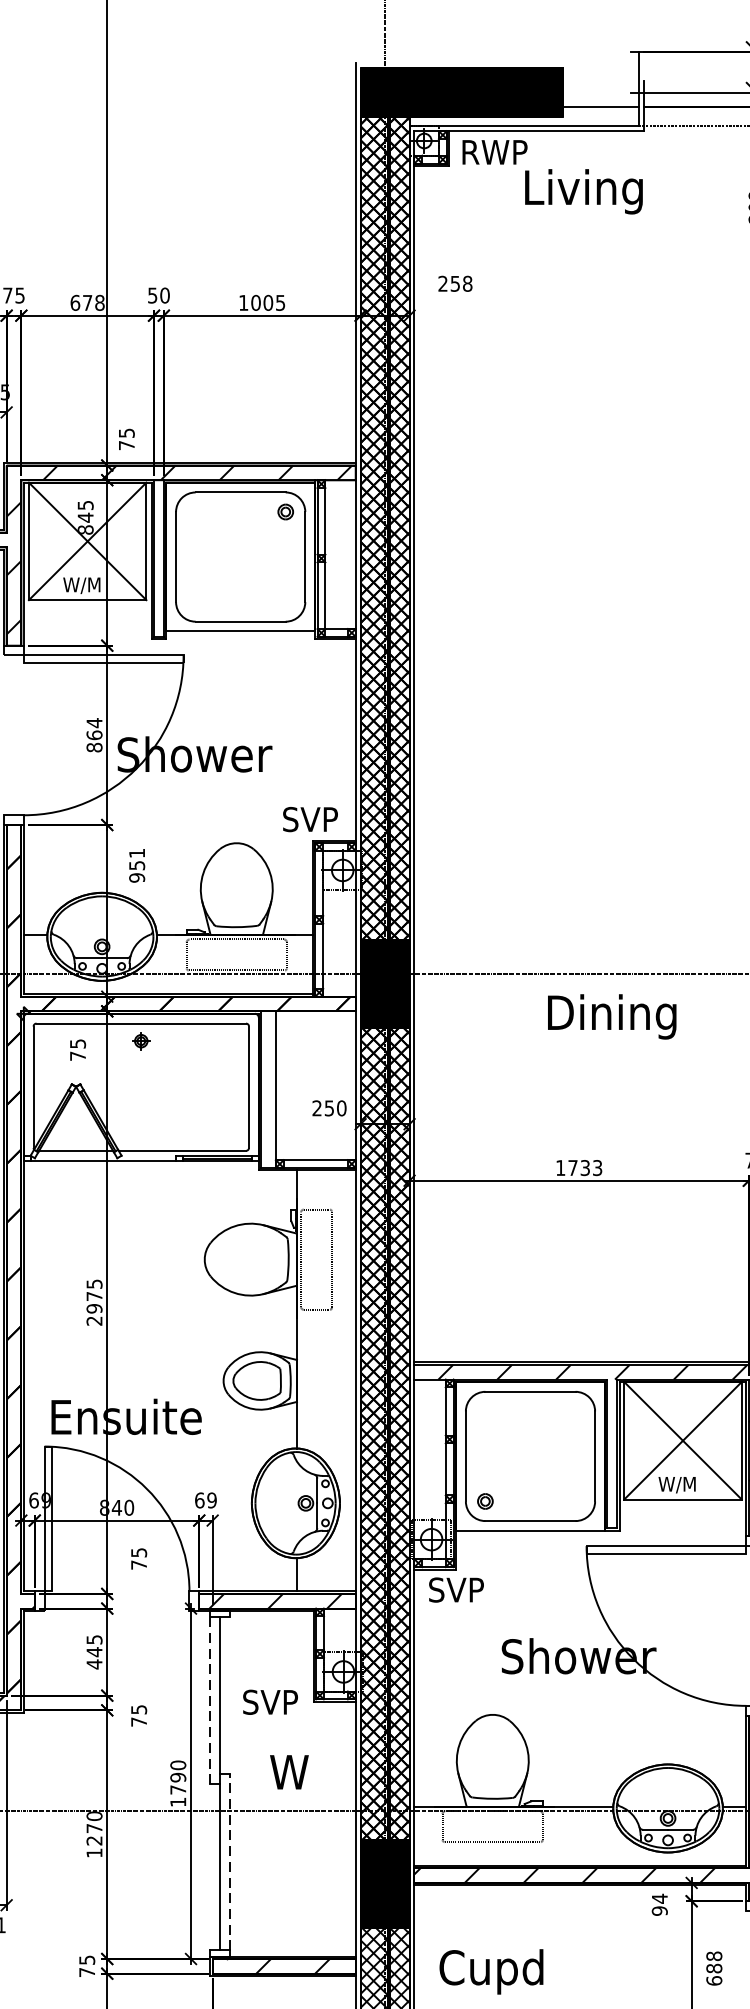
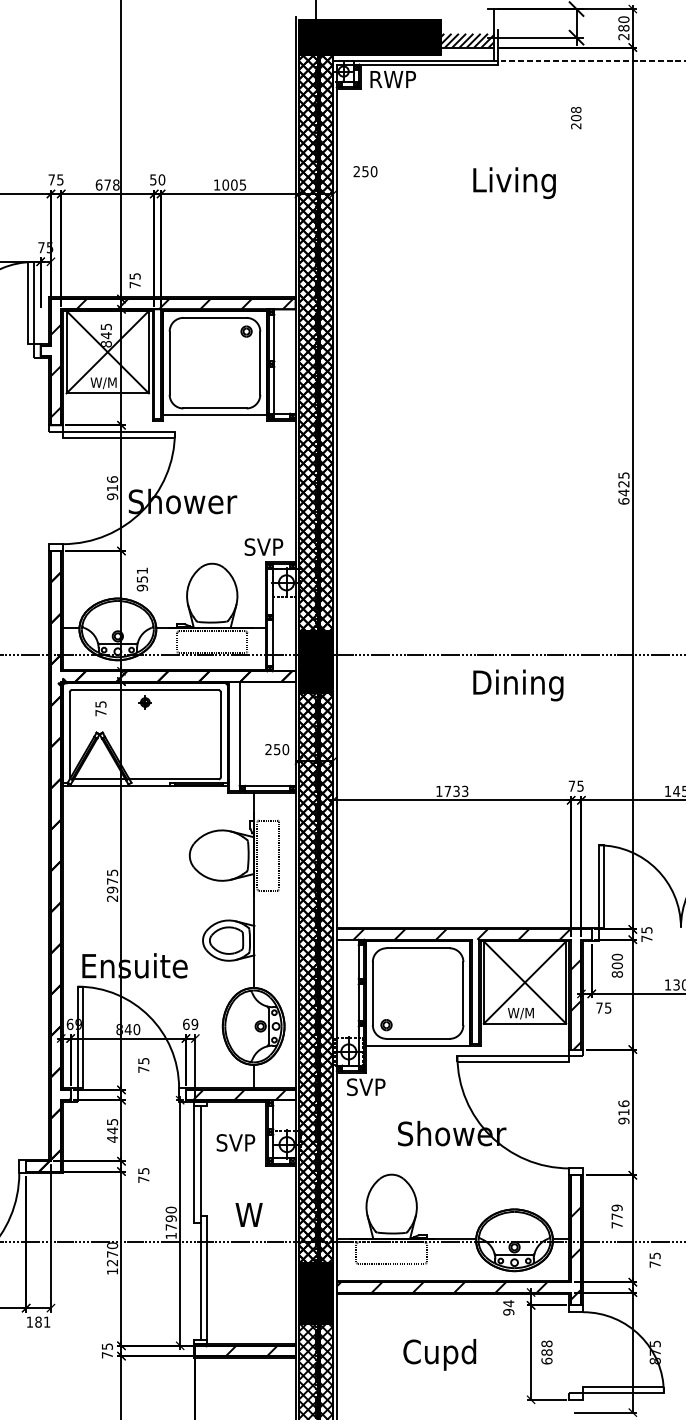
hatch: (600, 96) -> (467, 40), added
text: (583, 190) -> (514, 182), moved
text: (466, 283) -> (373, 171), 258 -> 250
text: (94, 735) -> (112, 488), 864 -> 916
text: (612, 1016) -> (518, 685), moved
line: (210, 1701) -> (193, 1165), dashed -> solid
text: (269, 1701) -> (235, 1142), moved
line: (230, 1861) -> (207, 1277), dashed -> solid
text: (491, 1971) -> (439, 1354), moved

